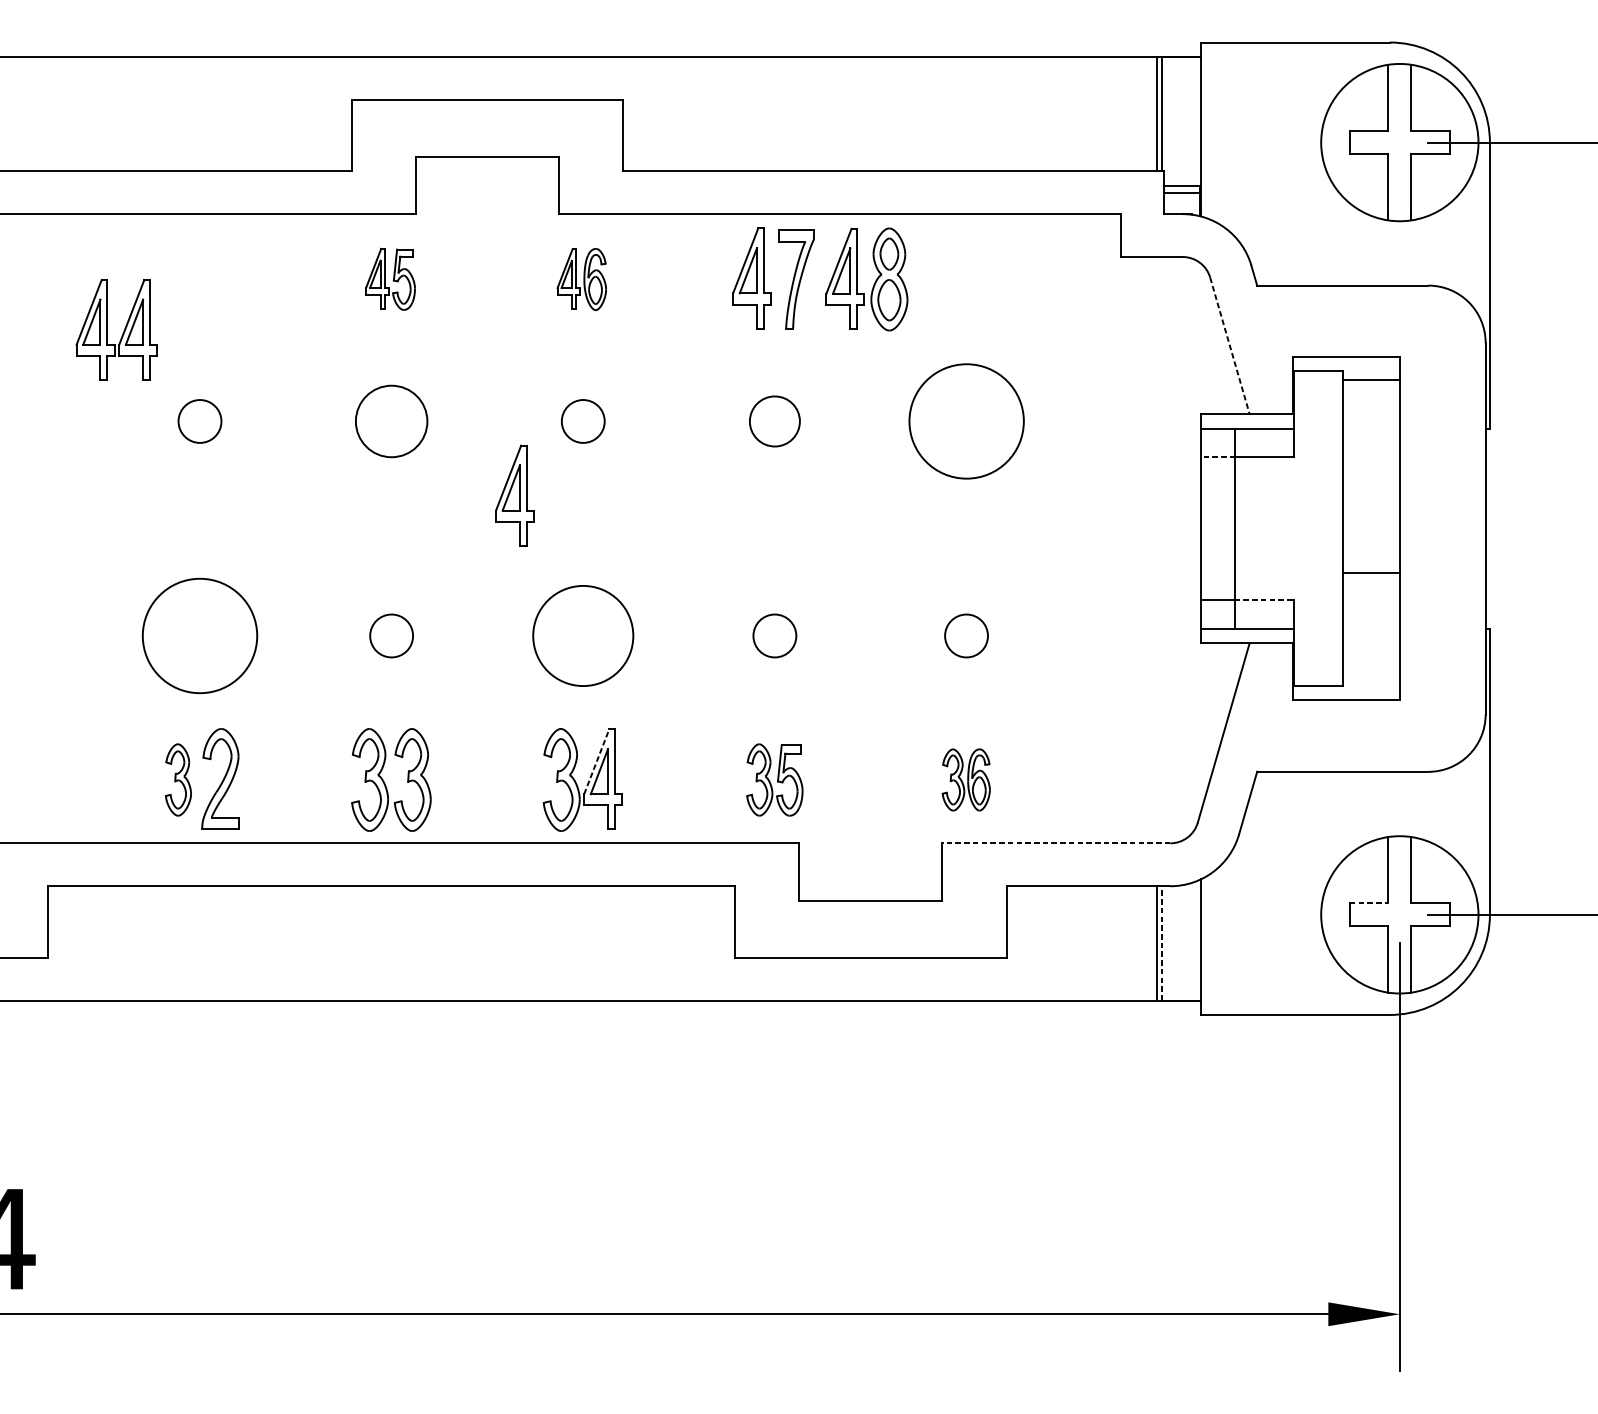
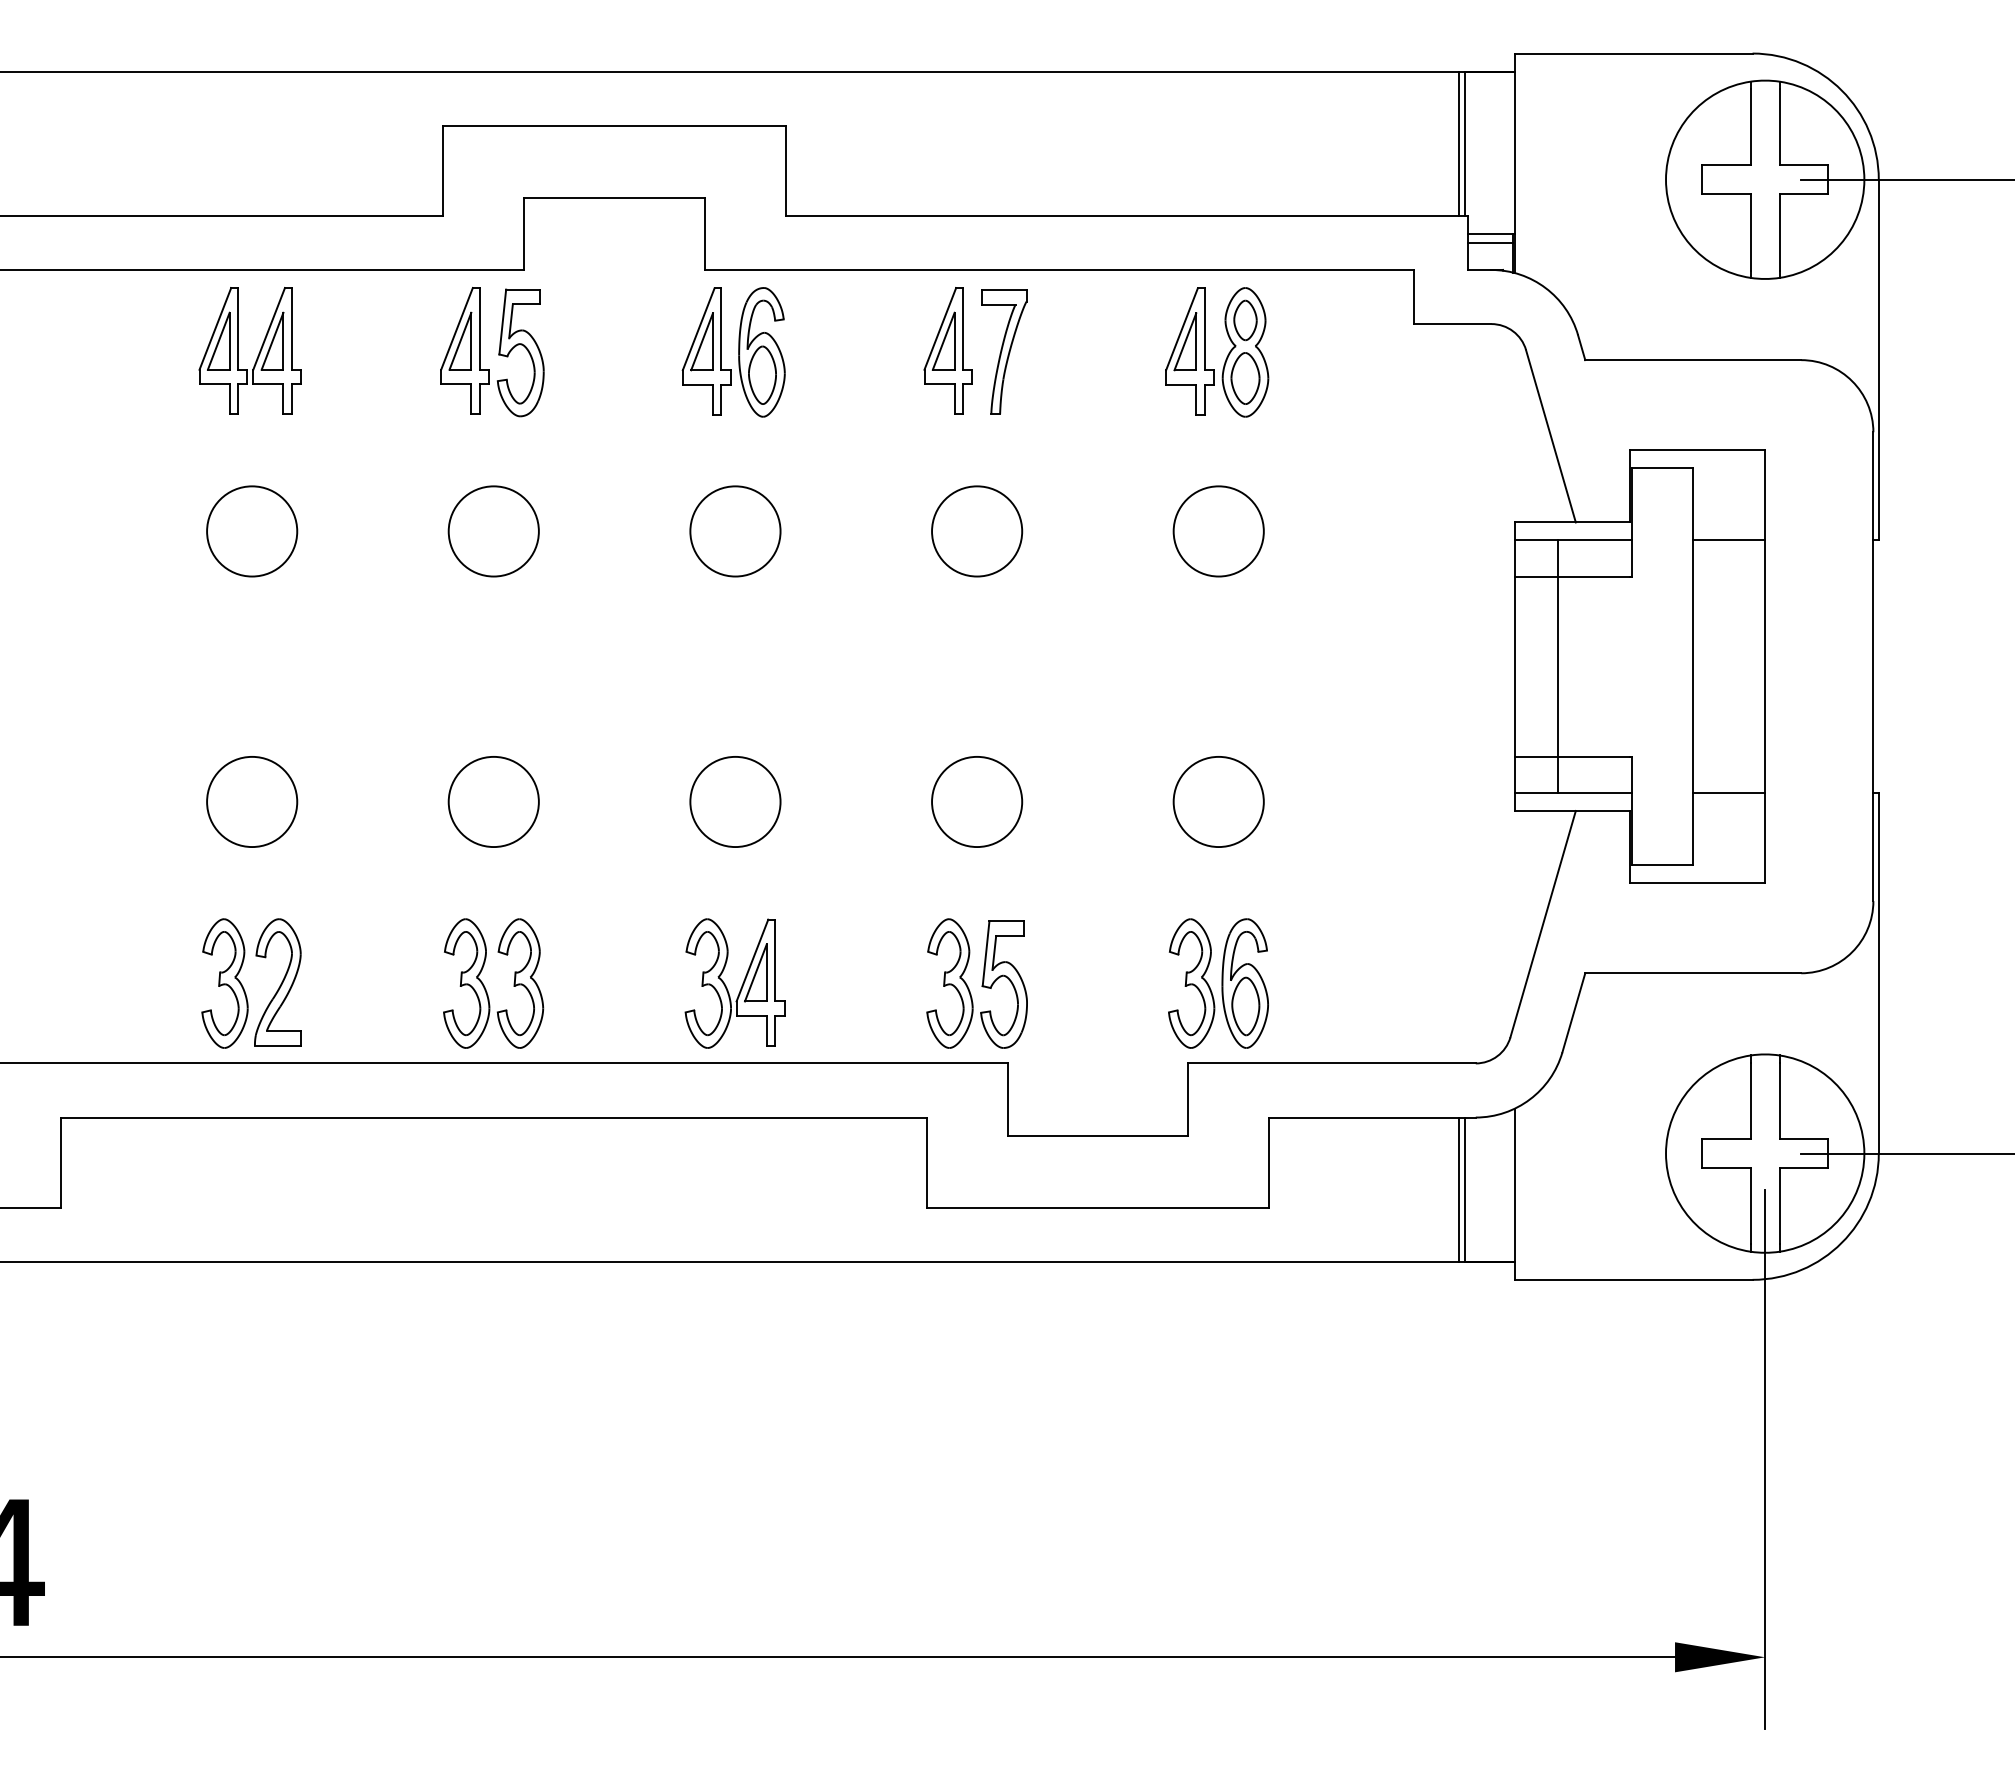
part: (390, 279) -> (492, 352), size x1.67
part: (581, 279) -> (733, 352), size x1.67
part: (875, 281) -> (1227, 354), moved
part: (122, 333) -> (257, 355), moved
line: (1229, 346) -> (1550, 436), dashed -> solid
line: (1371, 380) -> (1729, 540), moved
circle: (200, 421) -> (252, 531), size x1.67
circle: (583, 421) -> (735, 531), size x1.67
circle: (775, 421) -> (977, 531), size x1.43
circle: (966, 421) -> (1218, 531), size x0.62
line: (1218, 457) -> (1536, 576), dashed -> solid
part: (514, 495) -> (648, 624), removed
line: (1371, 572) -> (1729, 792), moved
line: (1263, 599) -> (1593, 756), dashed -> solid
circle: (200, 635) -> (252, 801), size x0.62
circle: (391, 635) -> (493, 801), size x1.67
circle: (583, 635) -> (735, 801), size x0.71
circle: (775, 635) -> (977, 801), size x1.67
circle: (966, 635) -> (1218, 801), size x1.67
line: (596, 761) -> (752, 960), dashed -> solid
part: (178, 779) -> (224, 983), size x1.43
part: (774, 779) -> (976, 983), size x1.43
part: (966, 779) -> (1218, 983), size x1.67
line: (1055, 843) -> (1331, 1063), dashed -> solid
line: (1369, 903) -> (1726, 1139), dashed -> solid
line: (1162, 943) -> (1465, 1189), dashed -> solid

